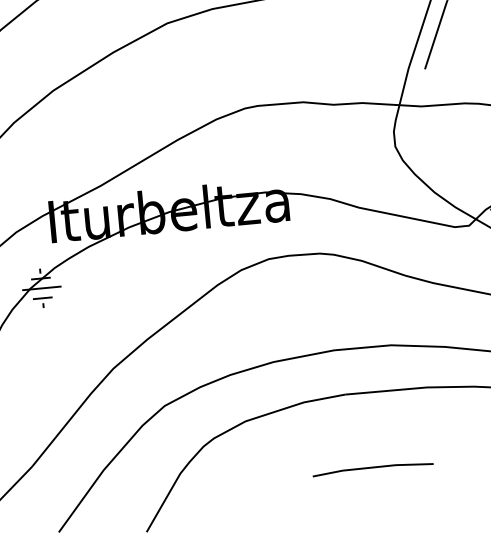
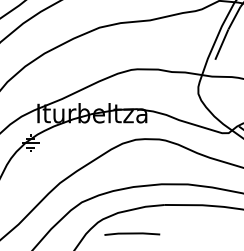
line: (373, 467) -> (132, 233), moved

